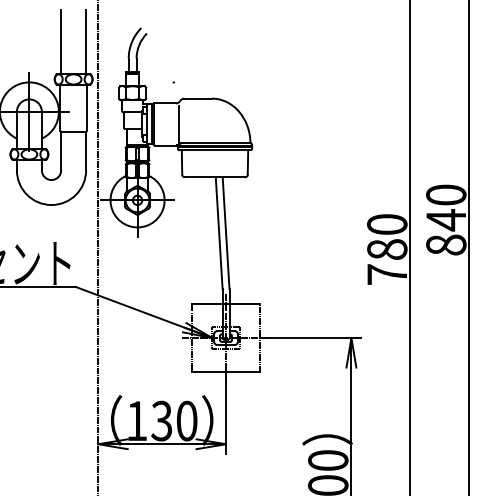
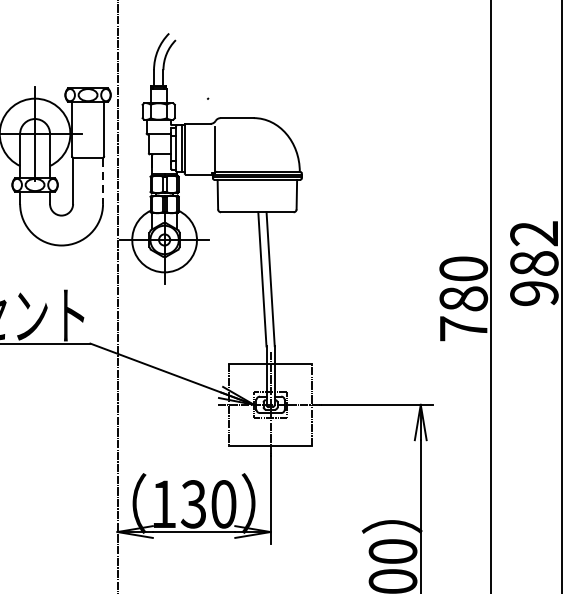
line: (61, 41) -> (73, 49), removed
line: (86, 41) -> (103, 49), removed
line: (86, 151) -> (103, 181), solid -> dashed
text: (446, 219) -> (534, 262), 840 -> 982

